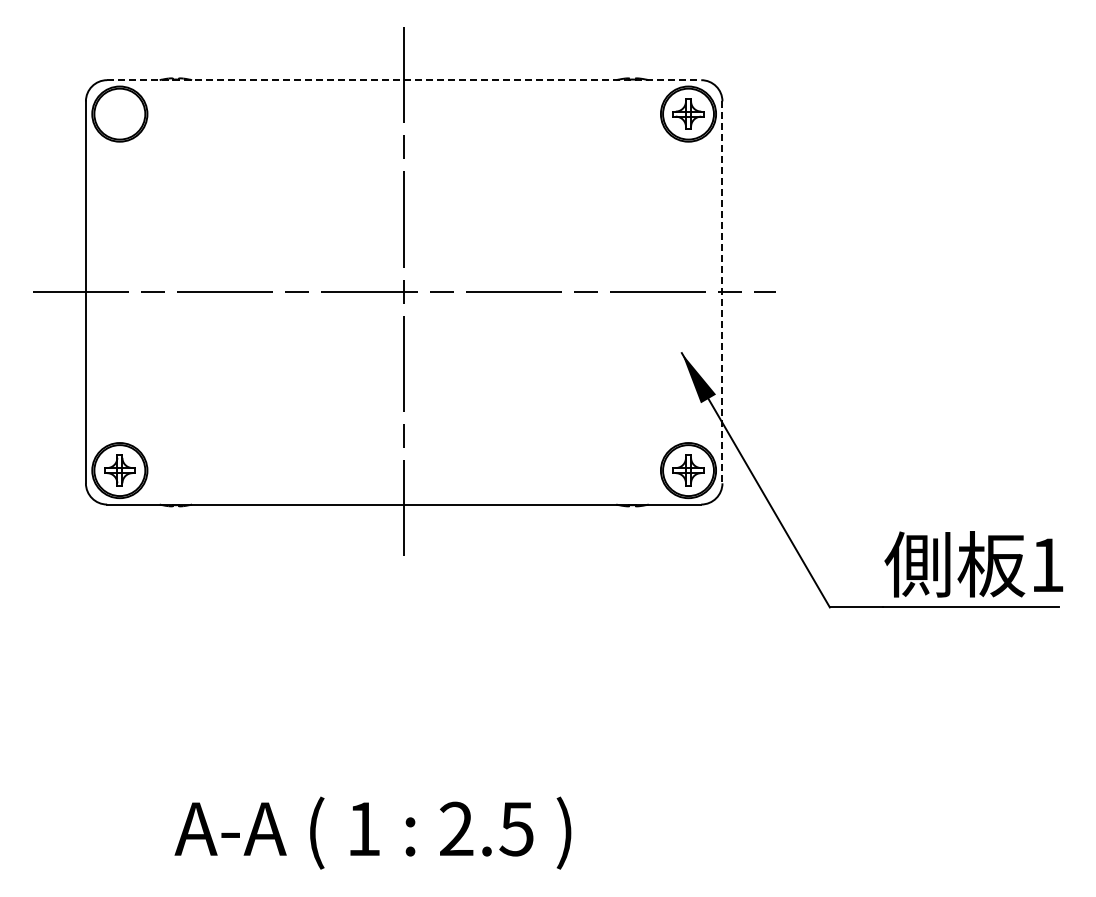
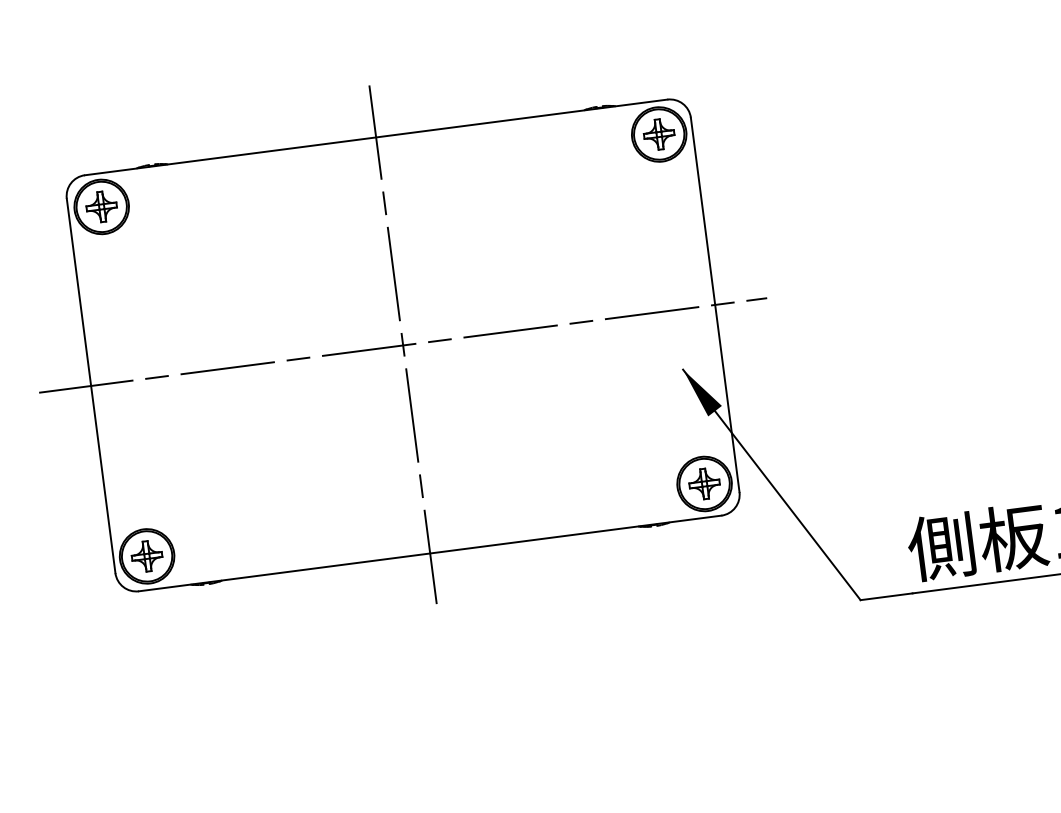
line: (404, 80) -> (376, 137), dashed -> solid
part: (119, 113) -> (101, 206), added
line: (722, 292) -> (715, 305), dashed -> solid

